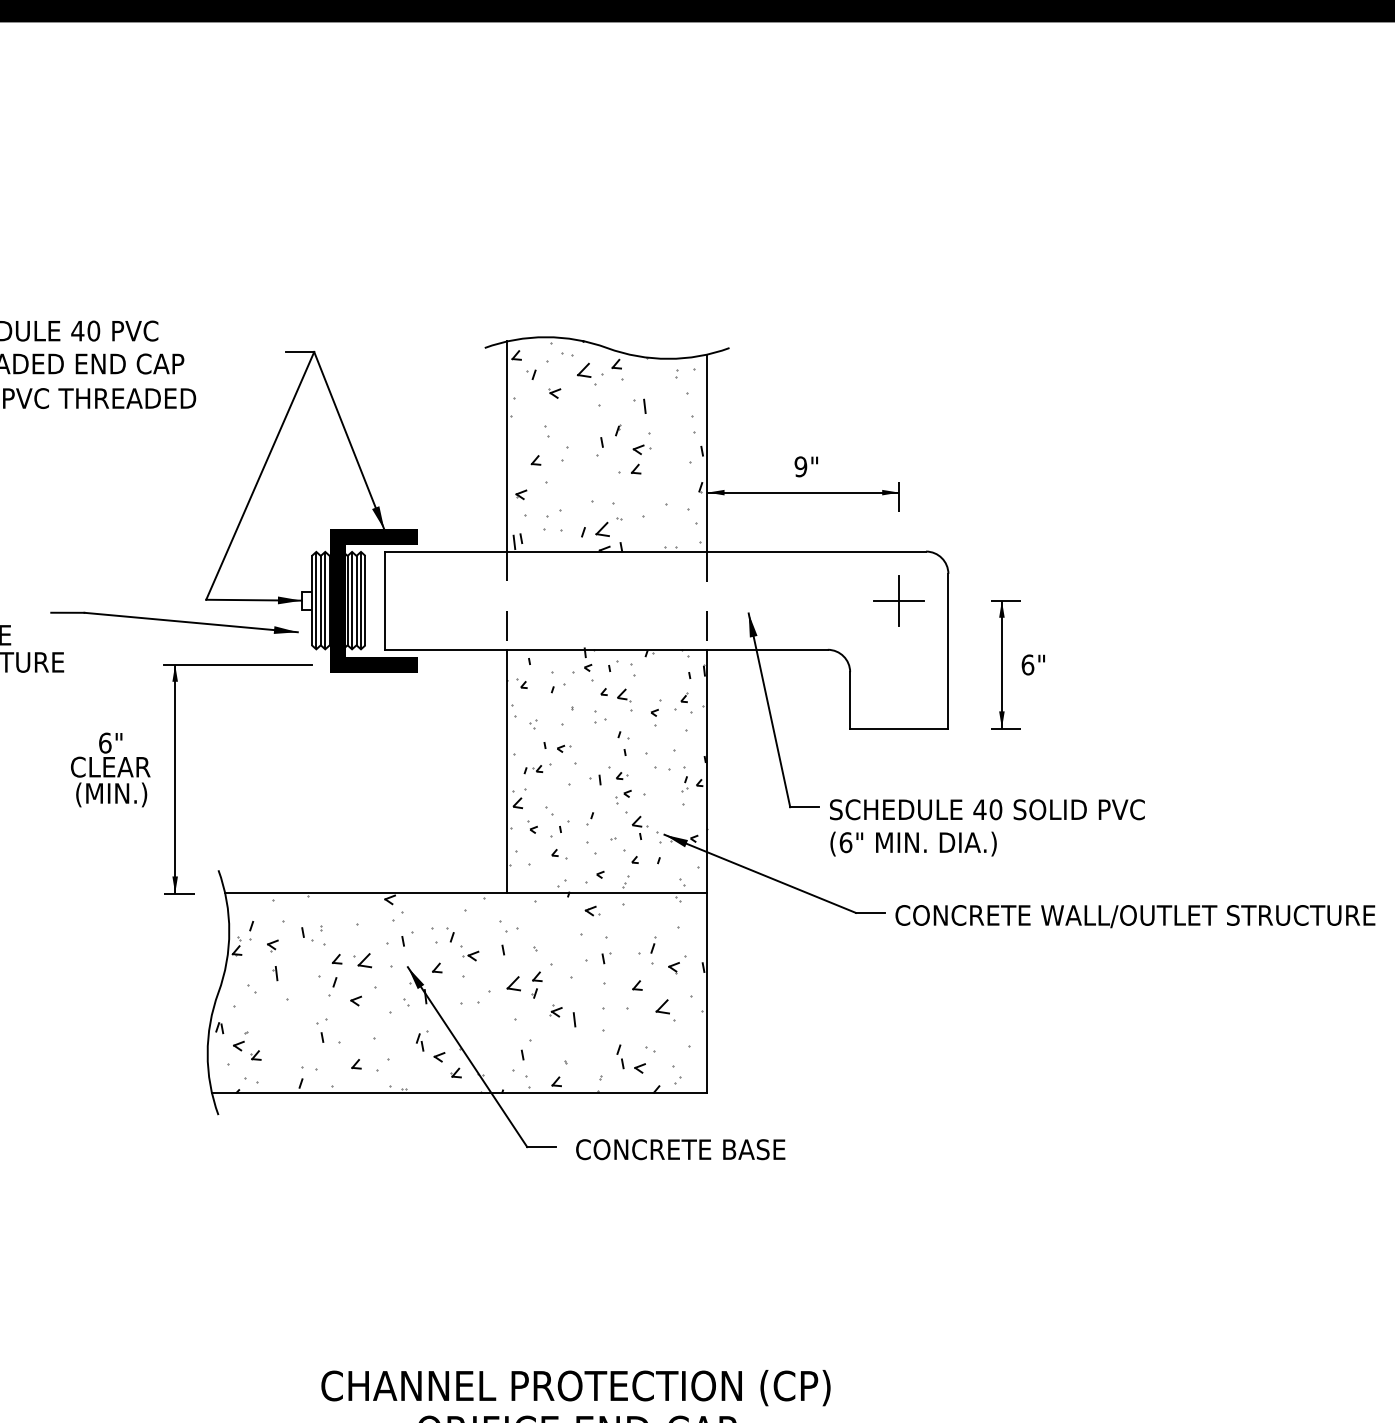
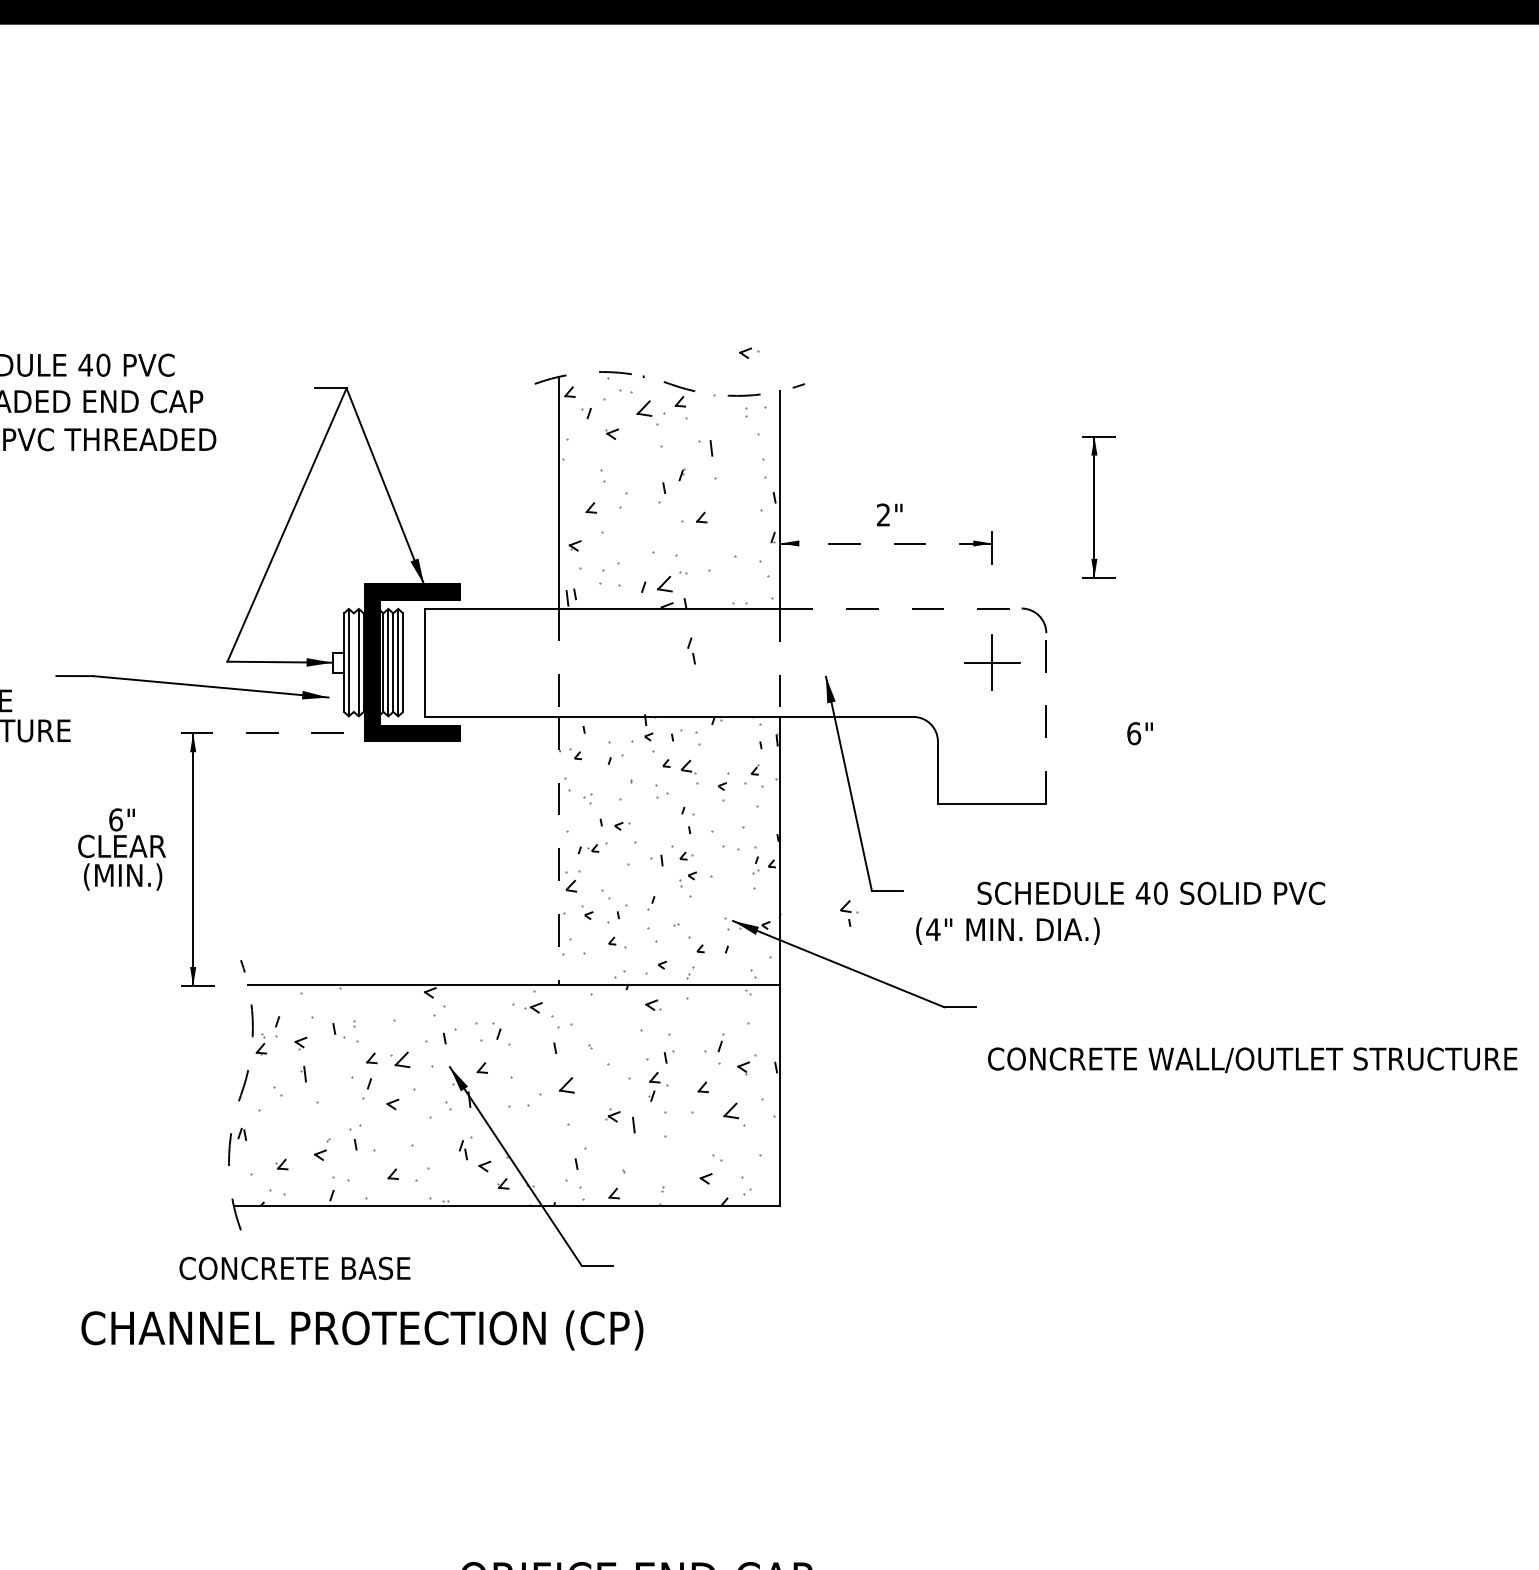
line: (606, 347) -> (669, 383), solid -> dashed
part: (642, 449) -> (749, 352), moved
text: (800, 466) -> (883, 514), 9" -> 2"
line: (803, 492) -> (886, 543), solid -> dashed
line: (816, 551) -> (900, 608), solid -> dashed
line: (320, 600) -> (353, 662), removed
line: (948, 651) -> (1046, 718), solid -> dashed
line: (238, 664) -> (262, 733), solid -> dashed
part: (1005, 664) -> (1098, 507), moved
line: (507, 770) -> (559, 850), solid -> dashed
text: (987, 808) -> (1151, 892), moved
part: (640, 827) -> (849, 913), moved
text: (846, 842) -> (933, 929), (6" -> (4"
text: (1135, 916) -> (1252, 1060), moved
part: (470, 955) -> (533, 1007), moved
part: (537, 984) -> (654, 1086), moved
line: (218, 992) -> (240, 1095), solid -> dashed
part: (240, 1040) -> (322, 1149), moved
part: (620, 1056) -> (691, 650), moved
text: (680, 1149) -> (294, 1268), moved
text: (576, 1388) -> (362, 1330), moved

